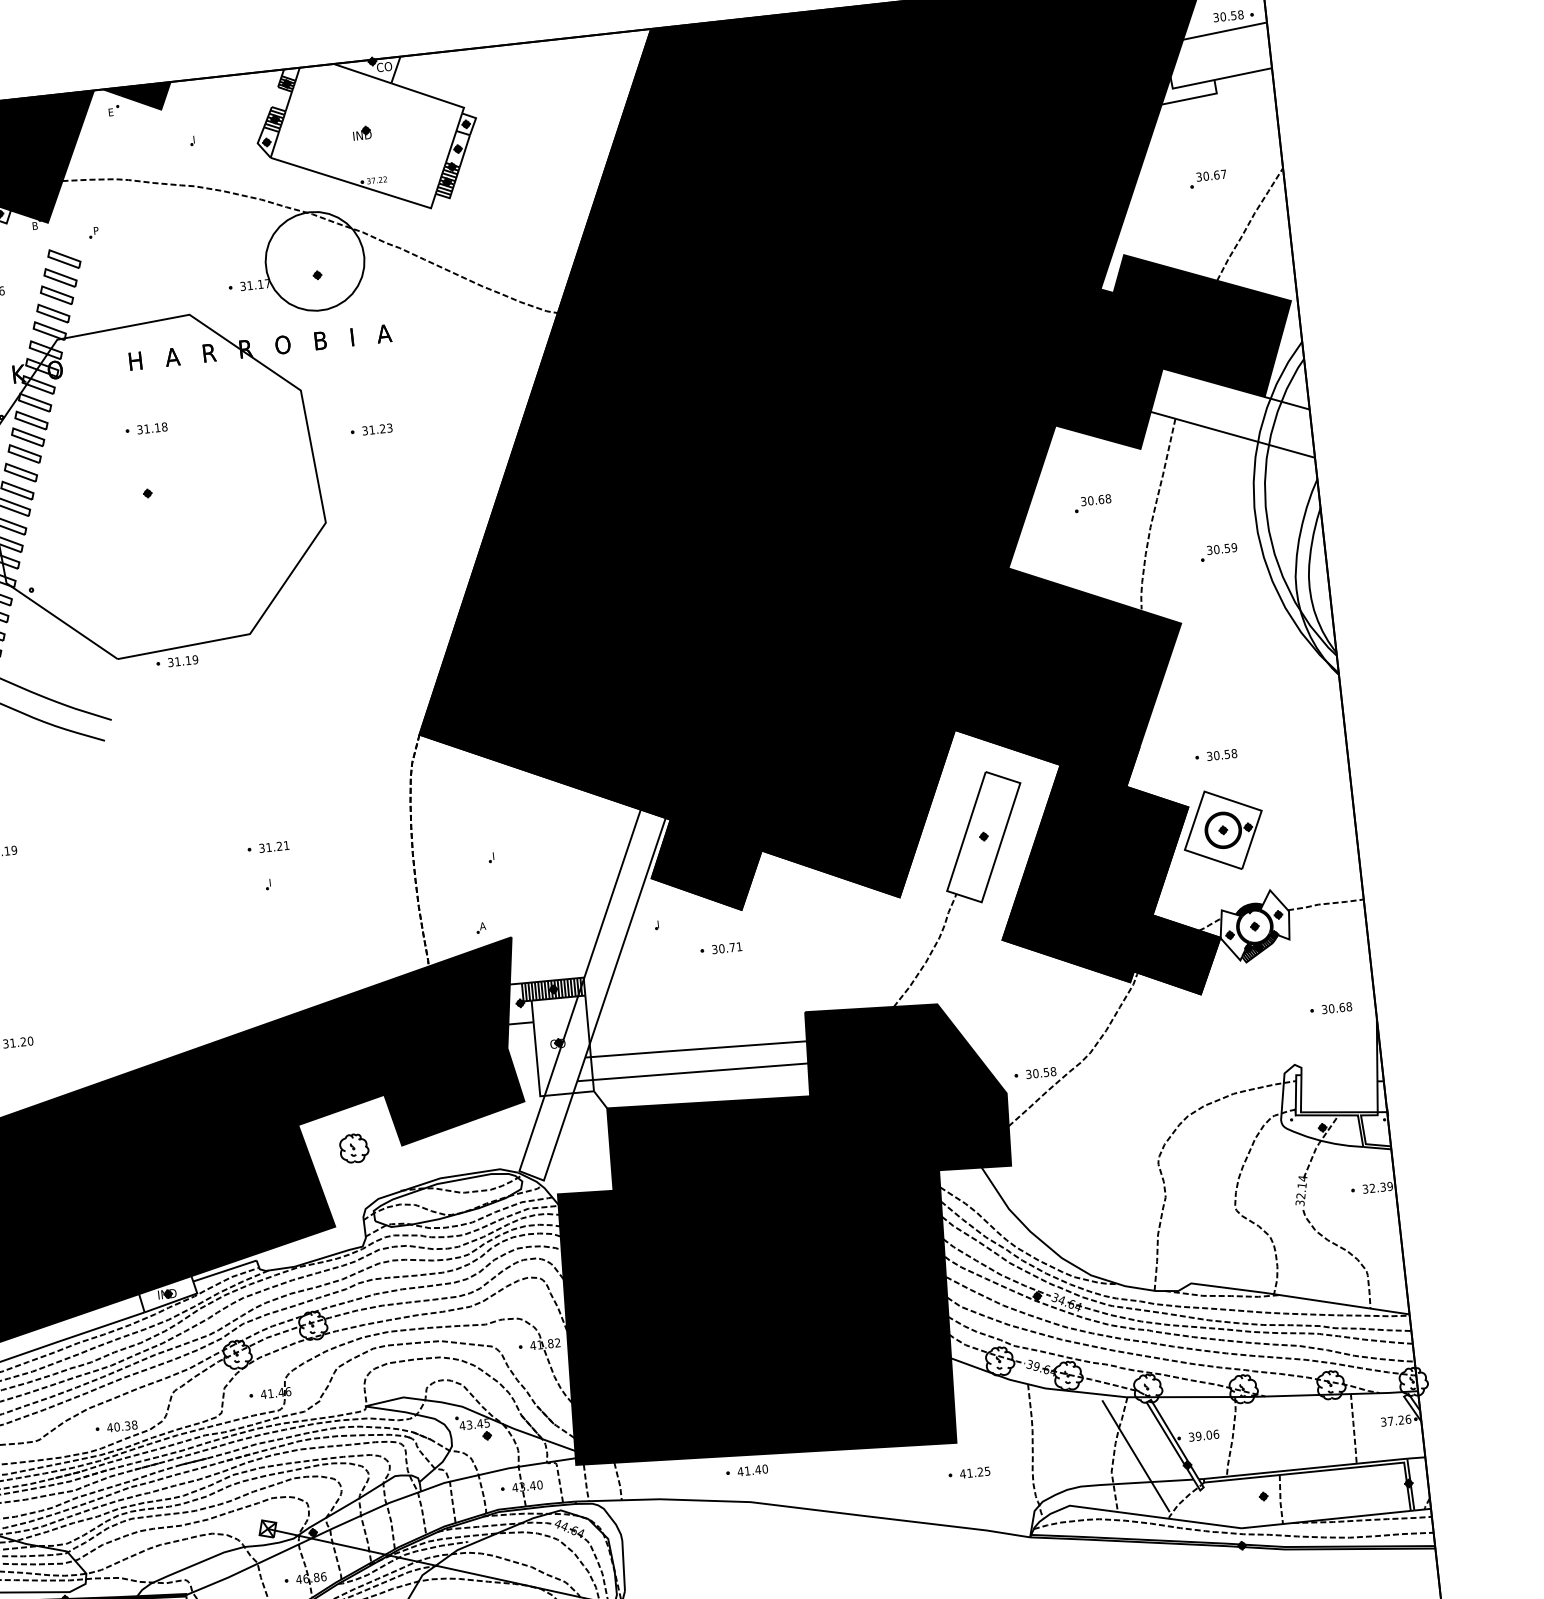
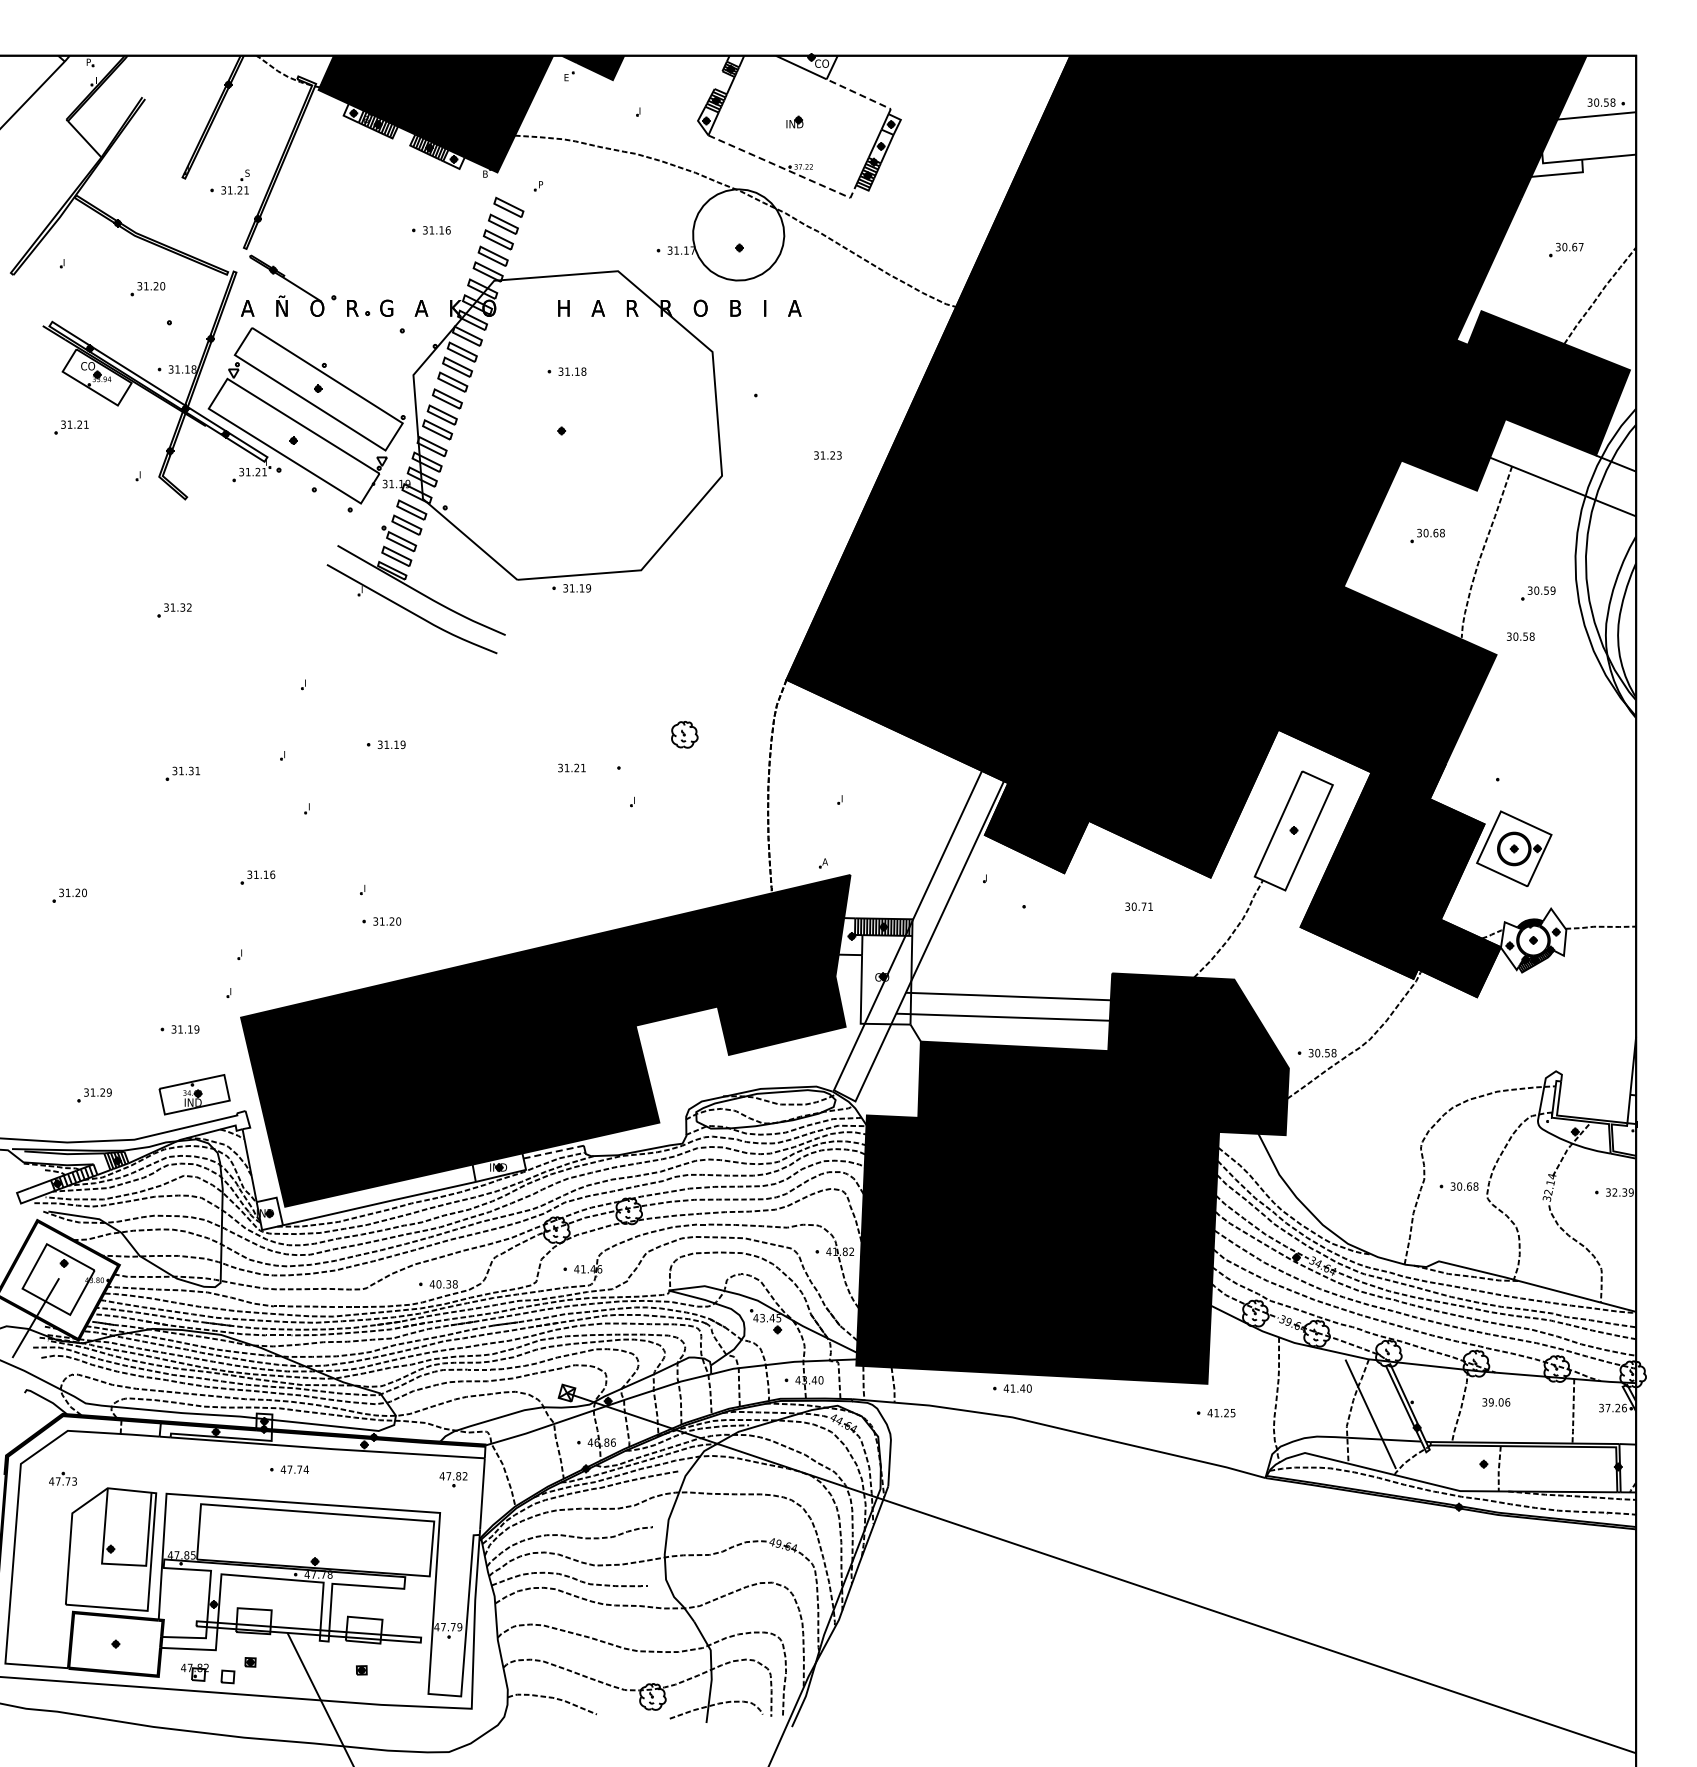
line: (430, 96) -> (861, 95), solid -> dashed
line: (358, 185) -> (786, 169), solid -> dashed
text: (377, 429) -> (827, 455), moved
text: (1221, 754) -> (1520, 636), moved
text: (273, 846) -> (571, 767), moved
text: (726, 947) -> (1138, 906), moved
part: (1330, 1008) -> (1458, 1186), moved
part: (353, 1148) -> (684, 734), moved
line: (224, 1271) -> (553, 1152), solid -> dashed
text: (1204, 1435) -> (1496, 1402), moved

